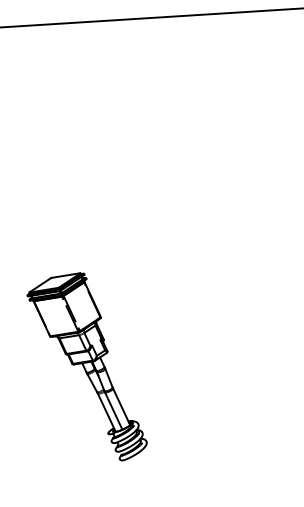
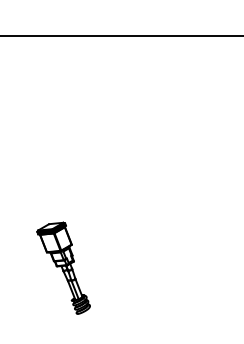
part: (86, 366) -> (63, 267), size x0.71

